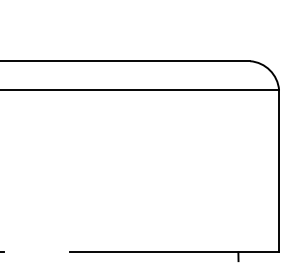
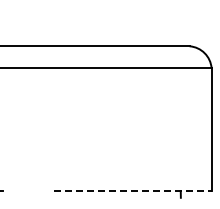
line: (176, 252) -> (133, 191), solid -> dashed

